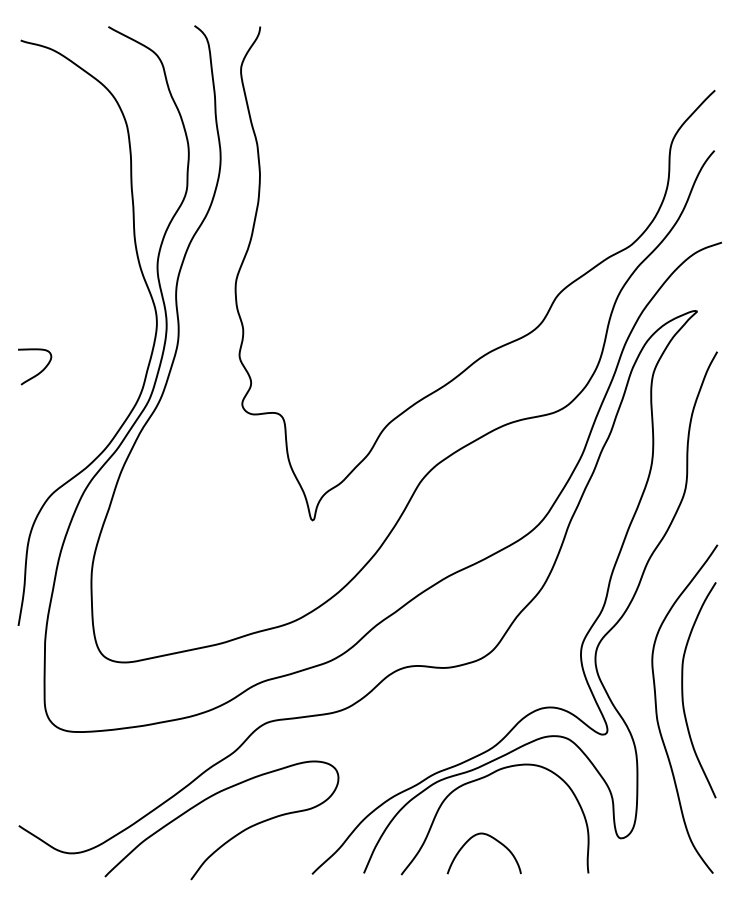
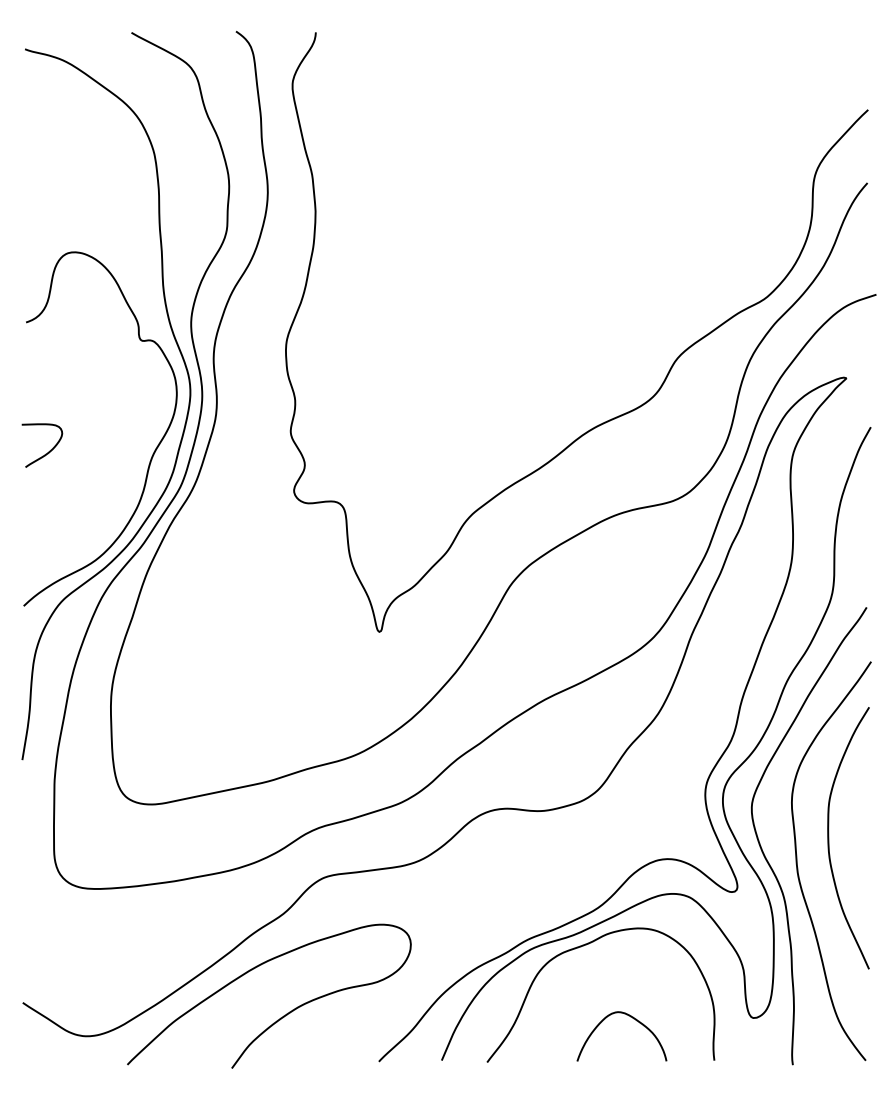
curve: (125, 373) -> (152, 453), added
curve: (631, 706) -> (766, 857), added
curve: (493, 839) -> (633, 1019), moved

